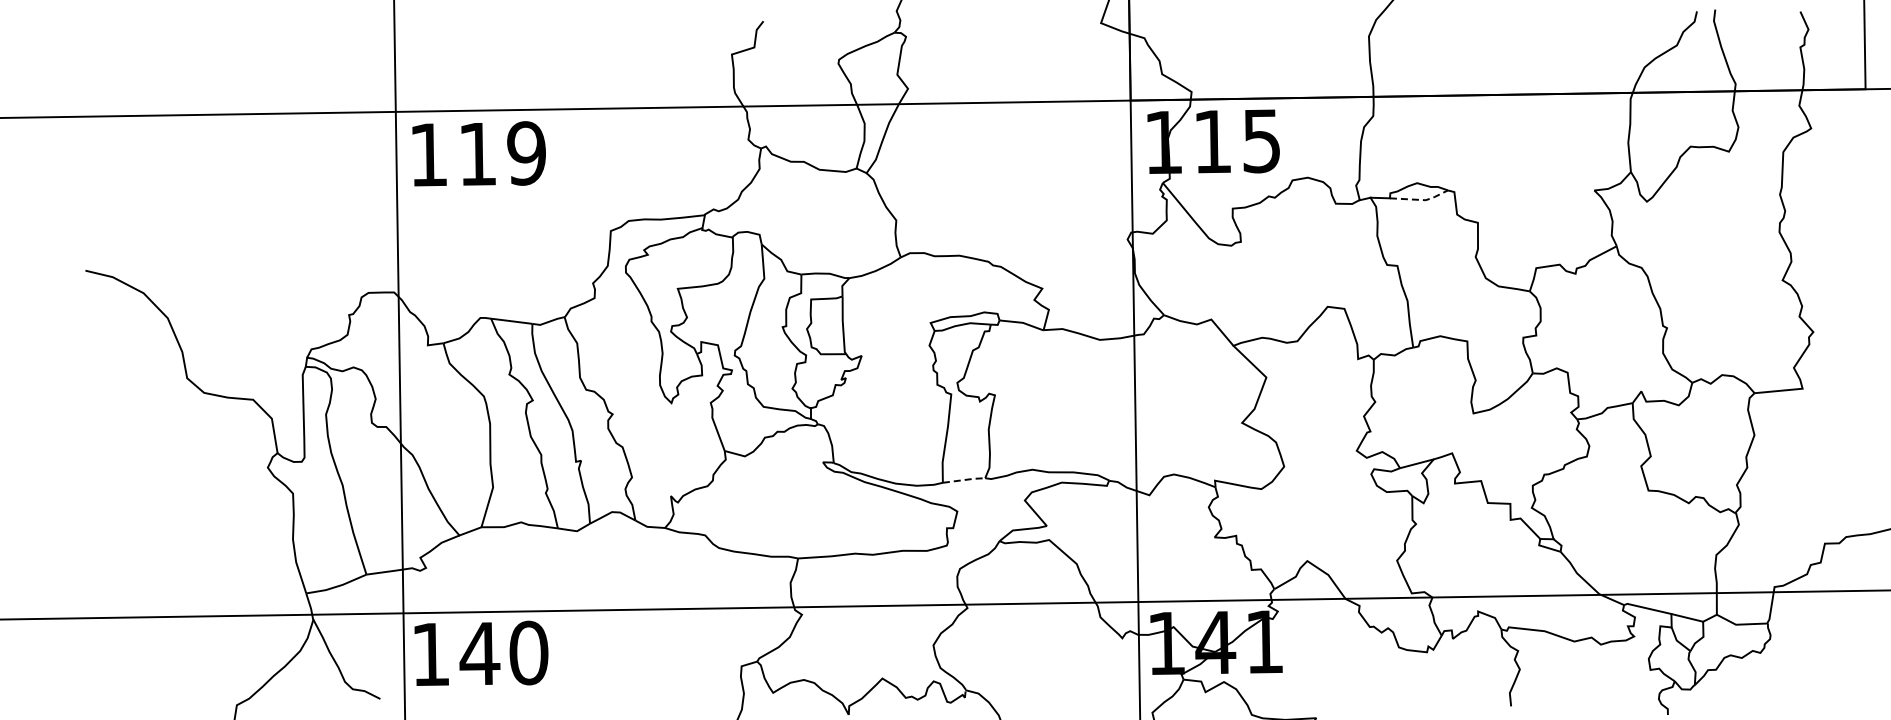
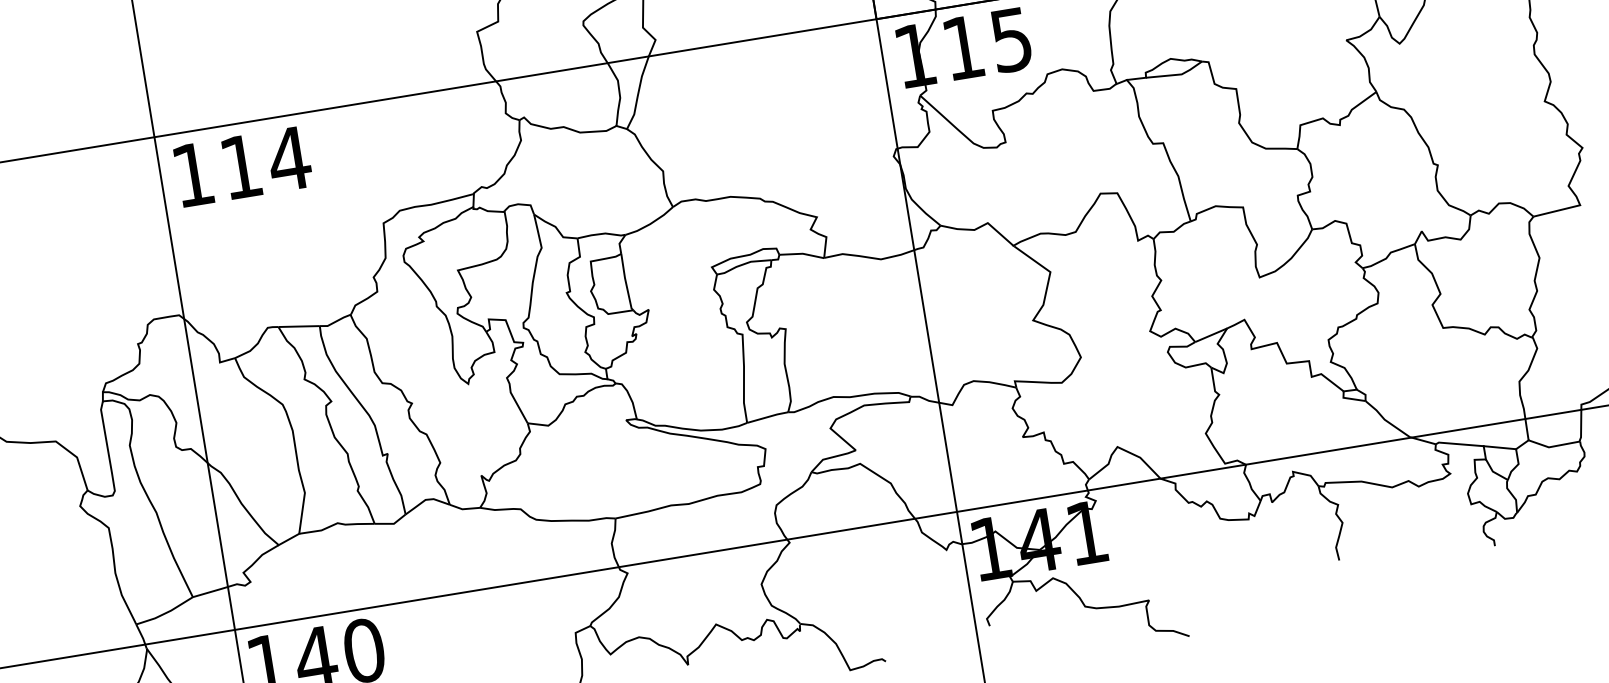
text: (526, 153) -> (289, 159), 119 -> 114
line: (1421, 199) -> (1177, 74), dashed -> solid
line: (965, 479) -> (768, 416), dashed -> solid

